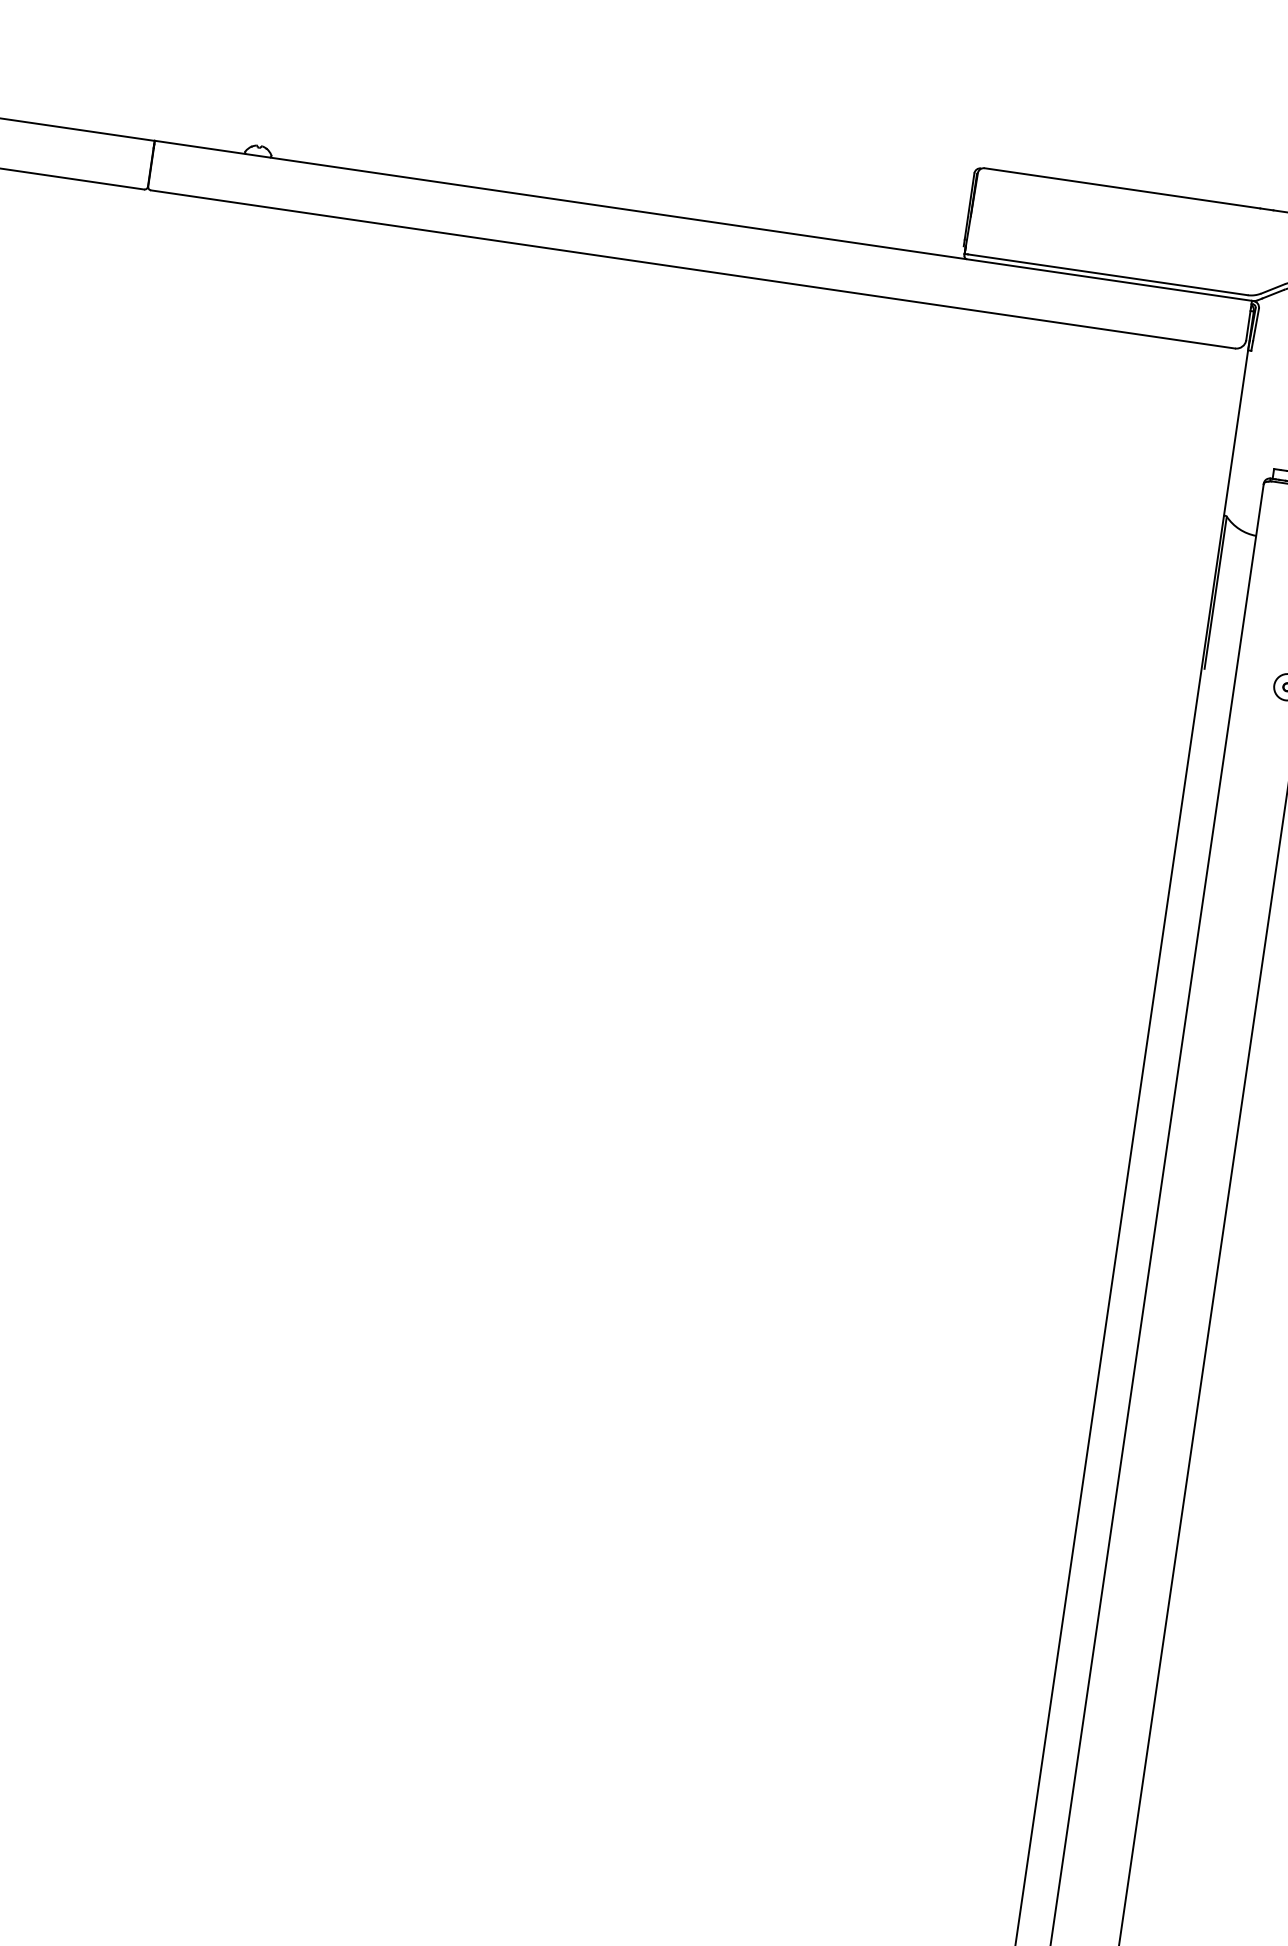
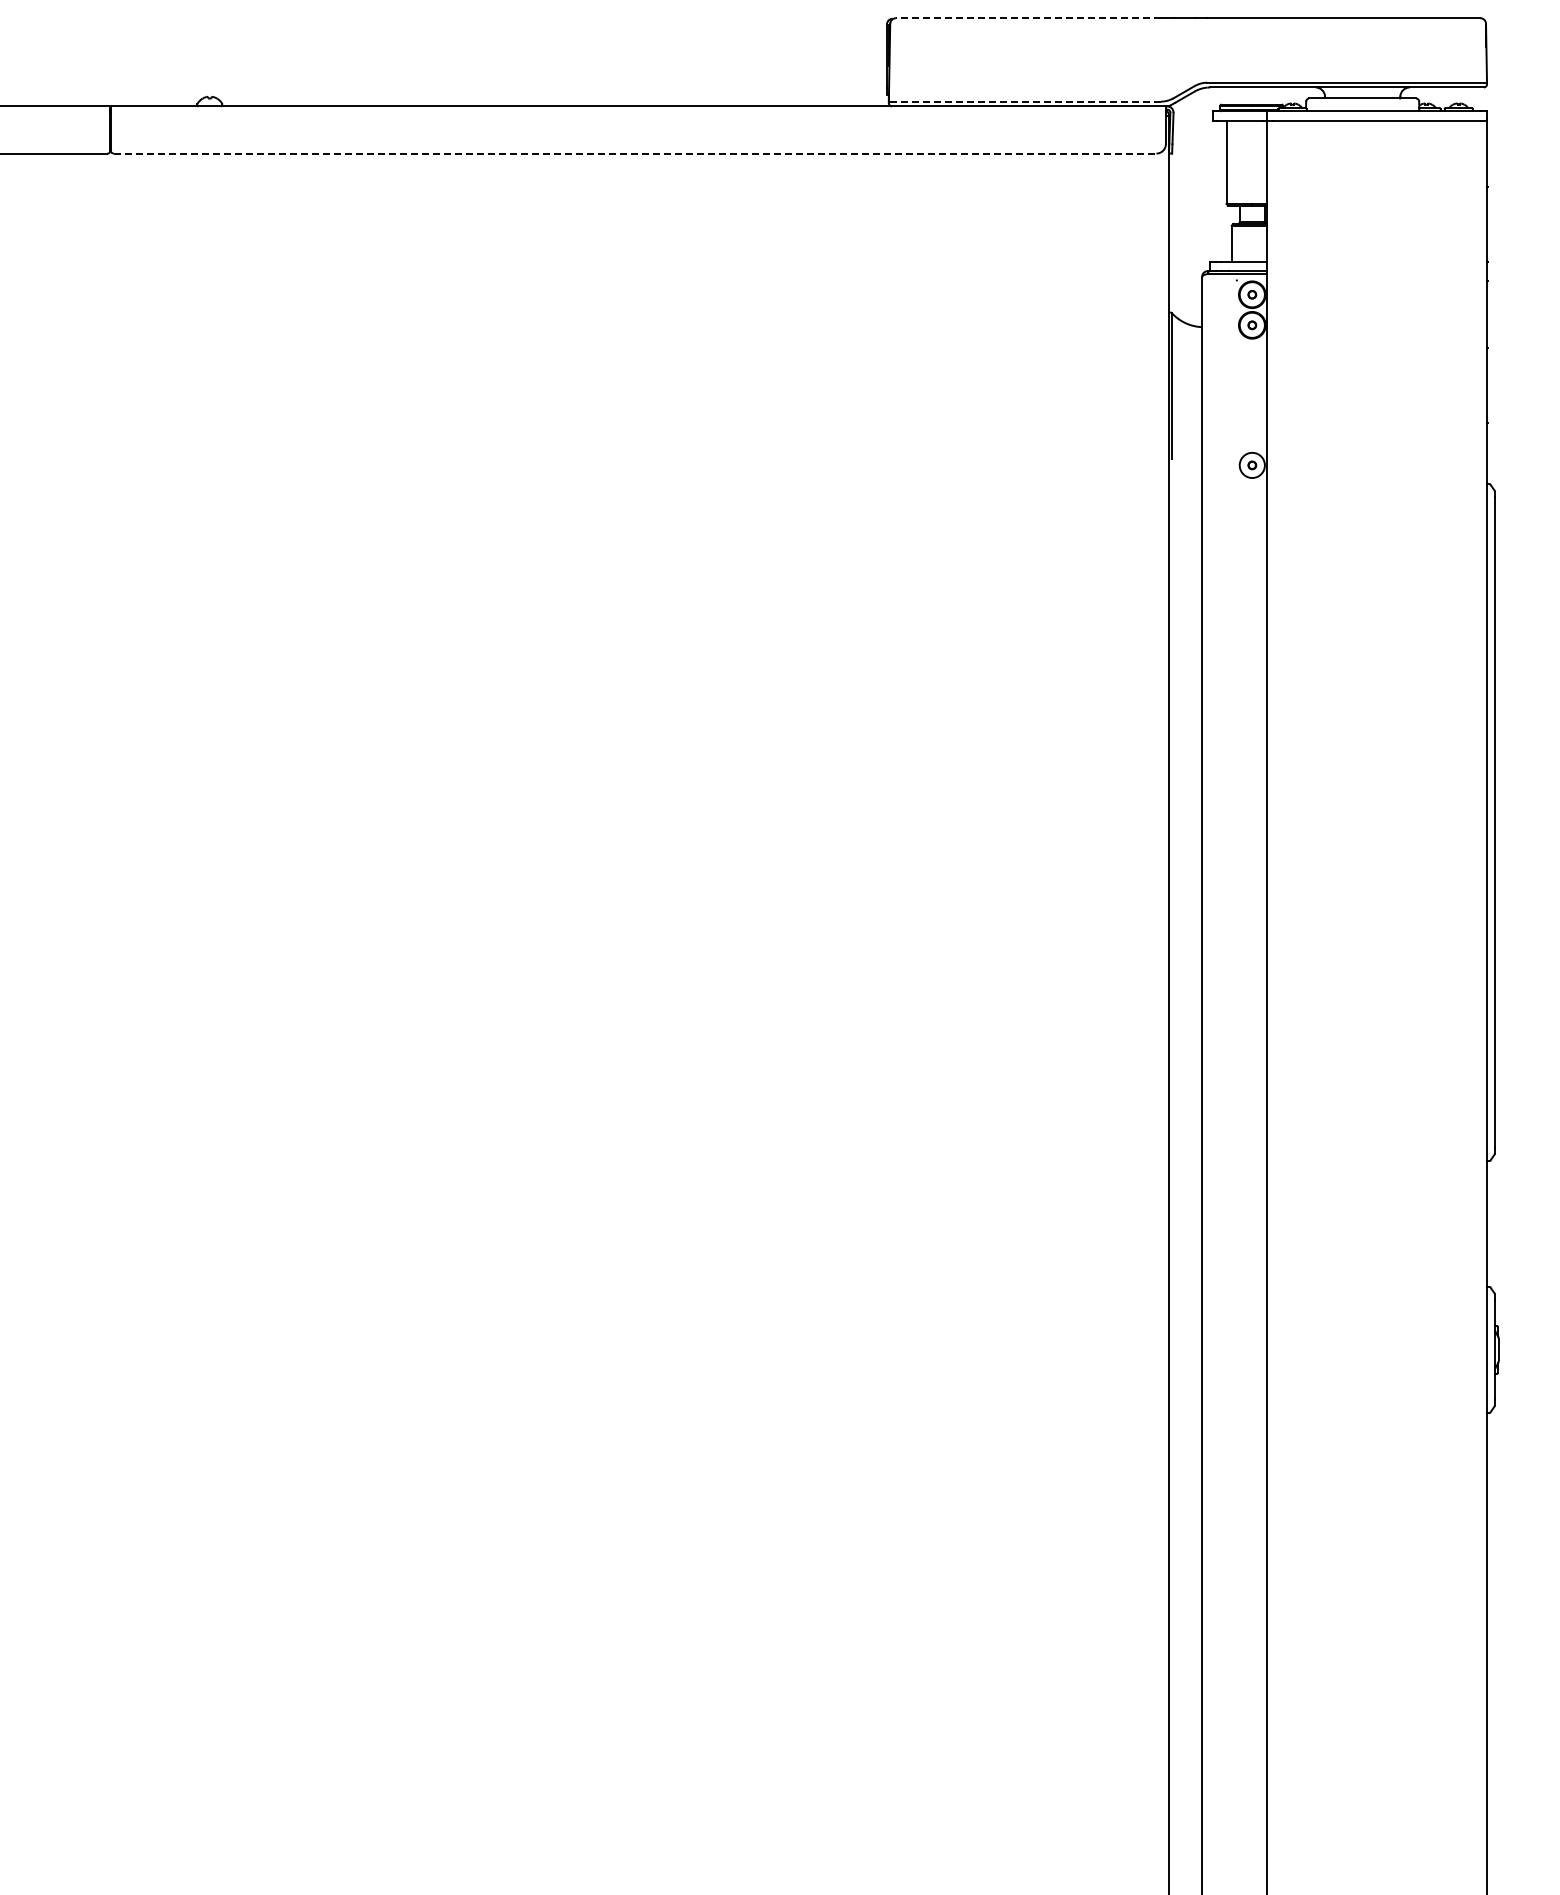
line: (1122, 188) -> (1028, 18), solid -> dashed
line: (693, 269) -> (635, 153), solid -> dashed
line: (1107, 274) -> (1026, 101), solid -> dashed

